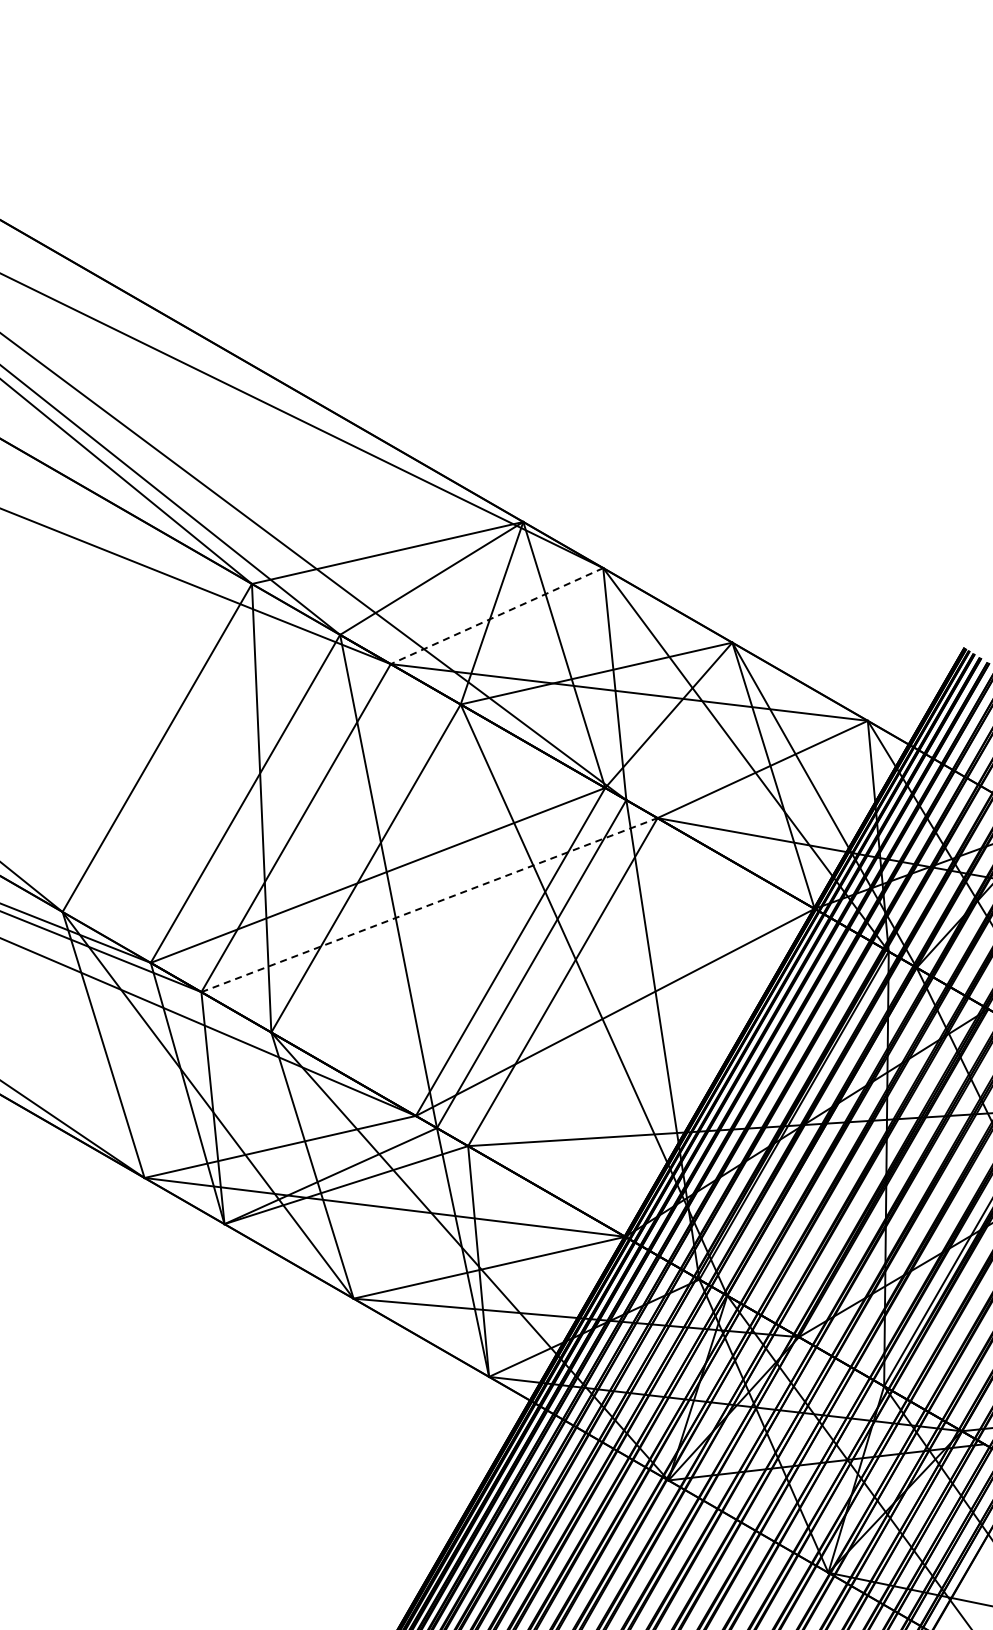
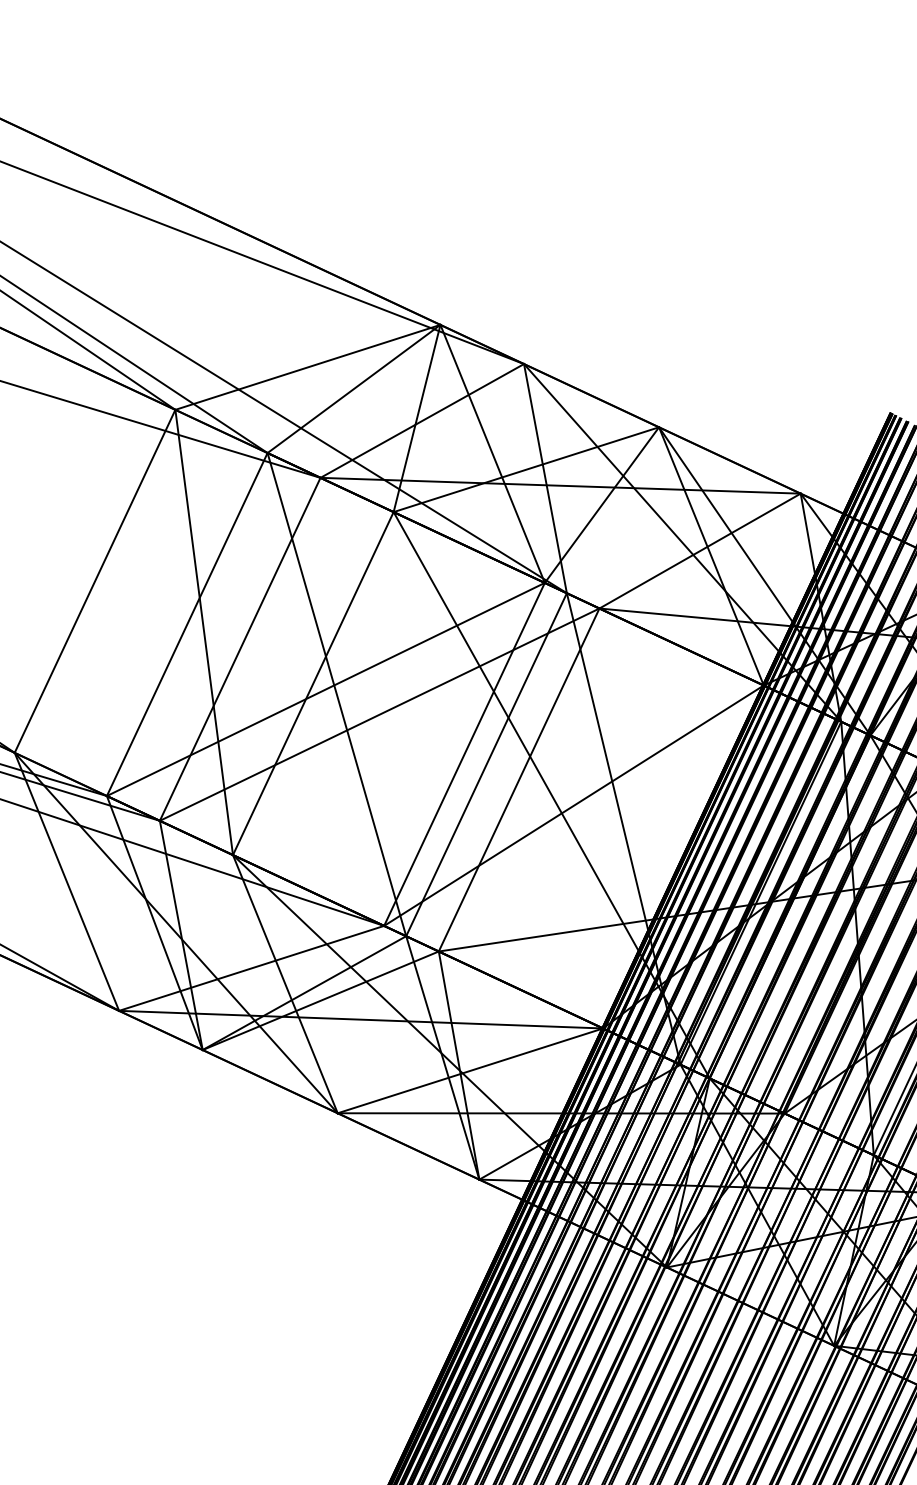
line: (497, 616) -> (422, 421), dashed -> solid
line: (429, 904) -> (379, 714), dashed -> solid

